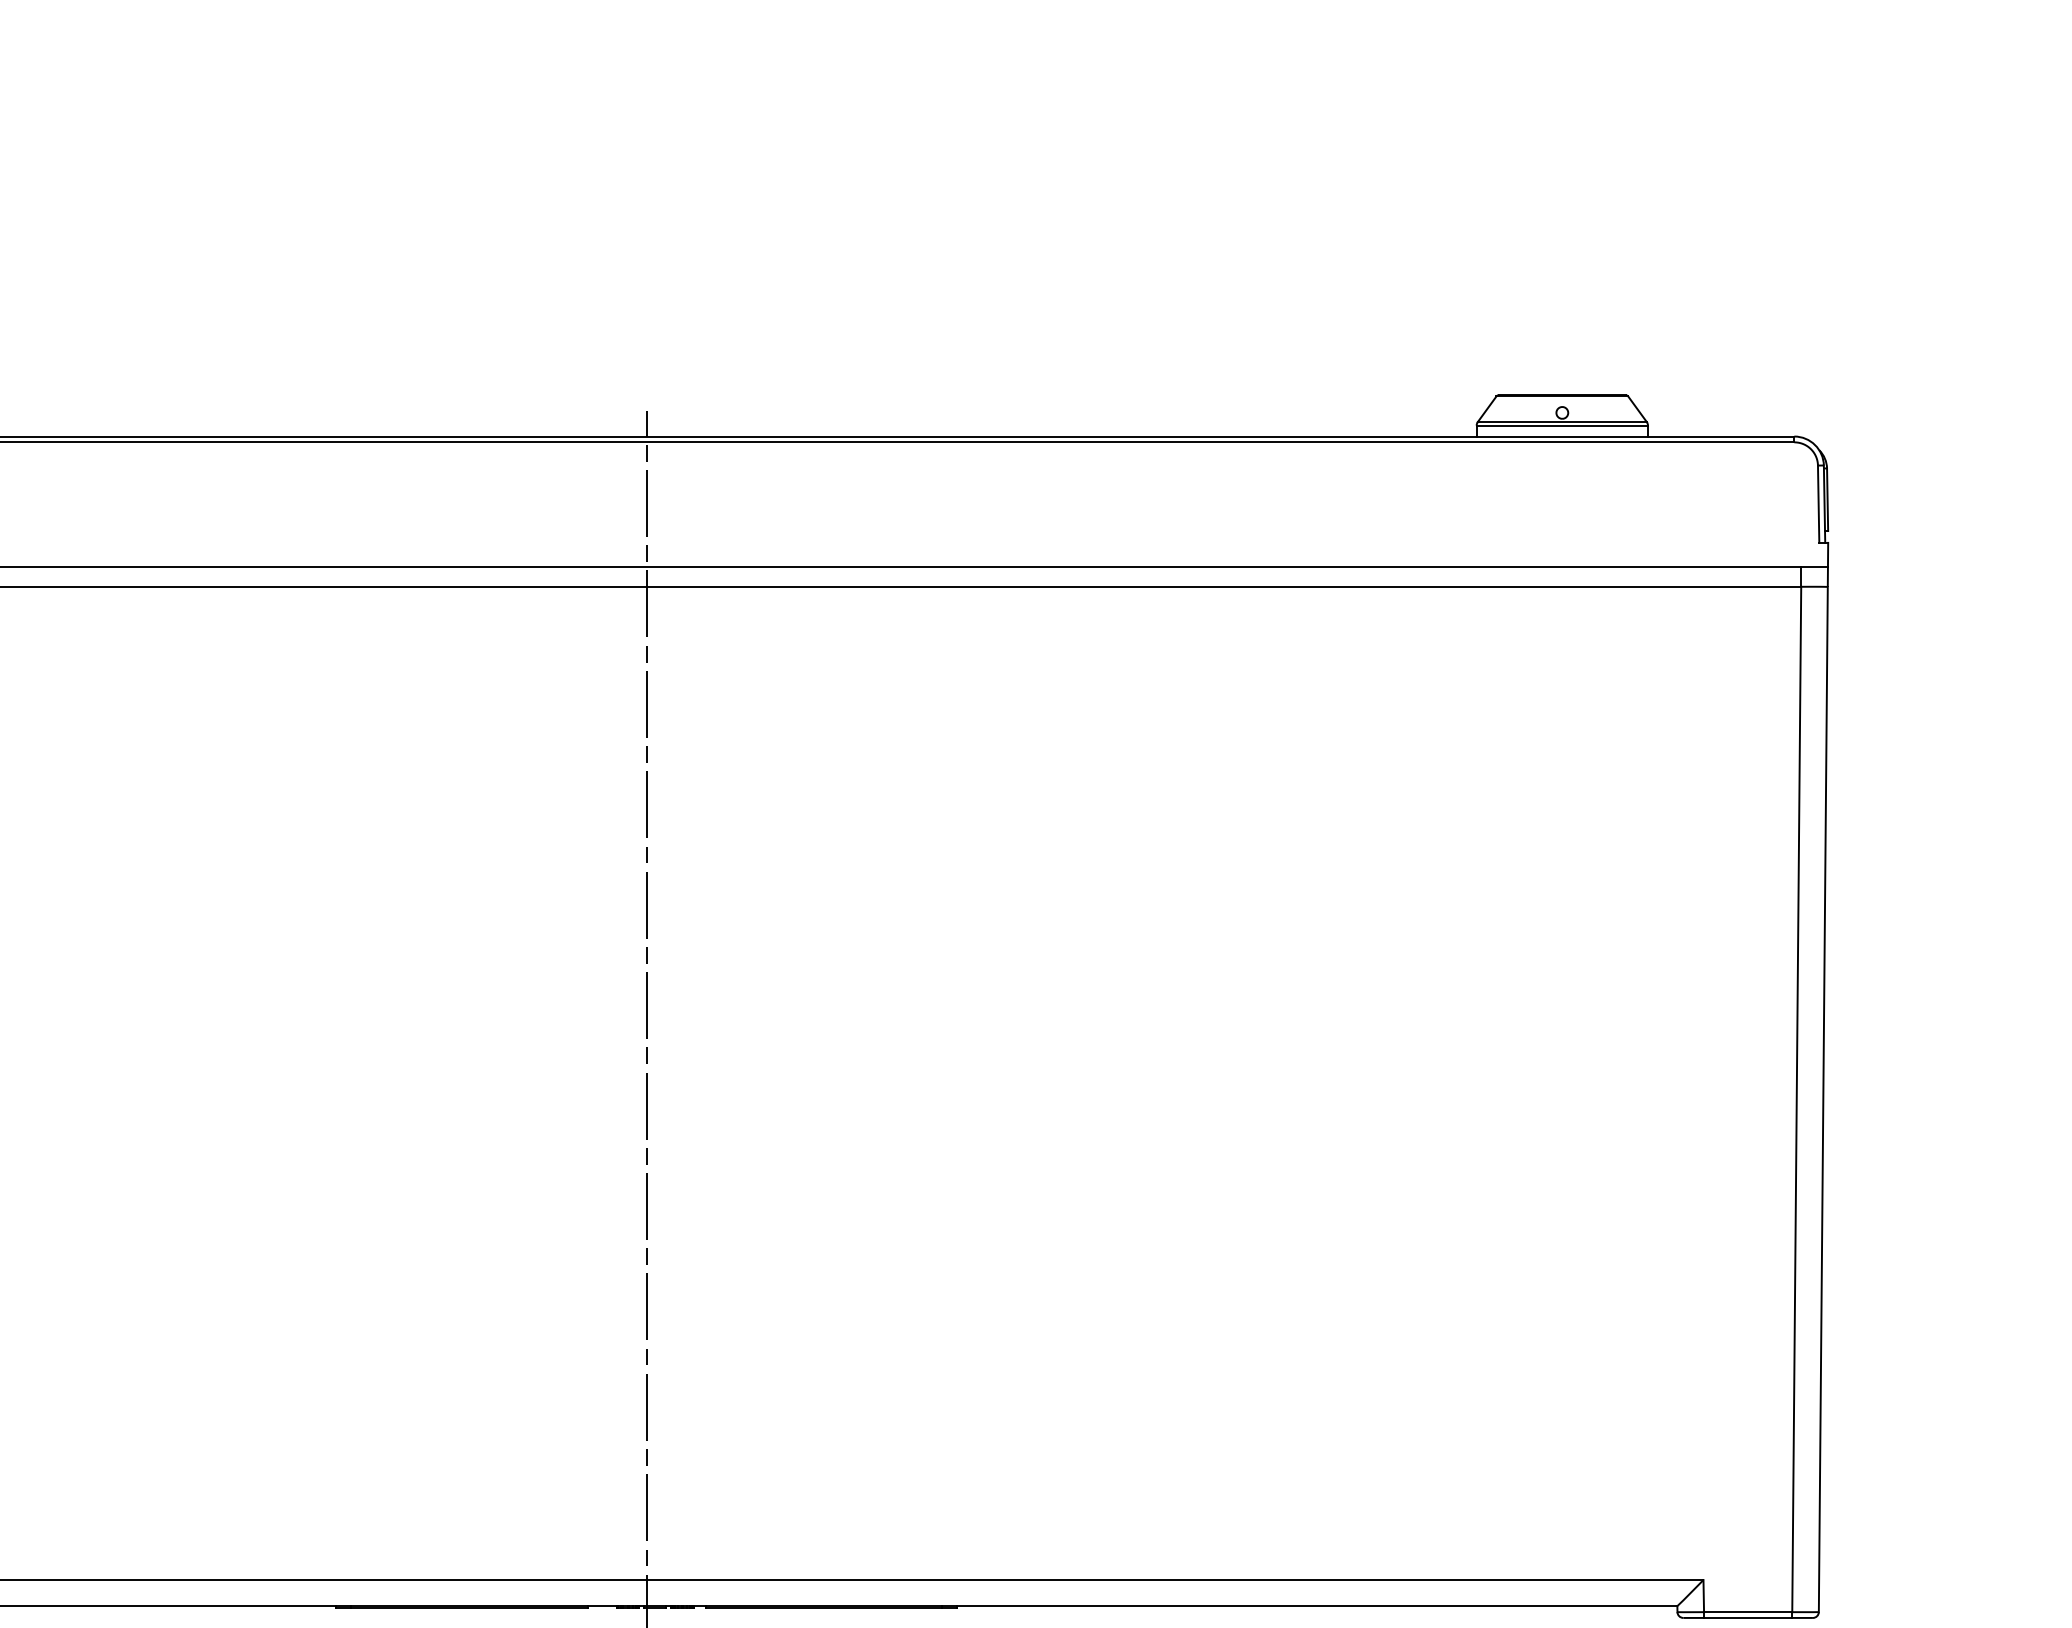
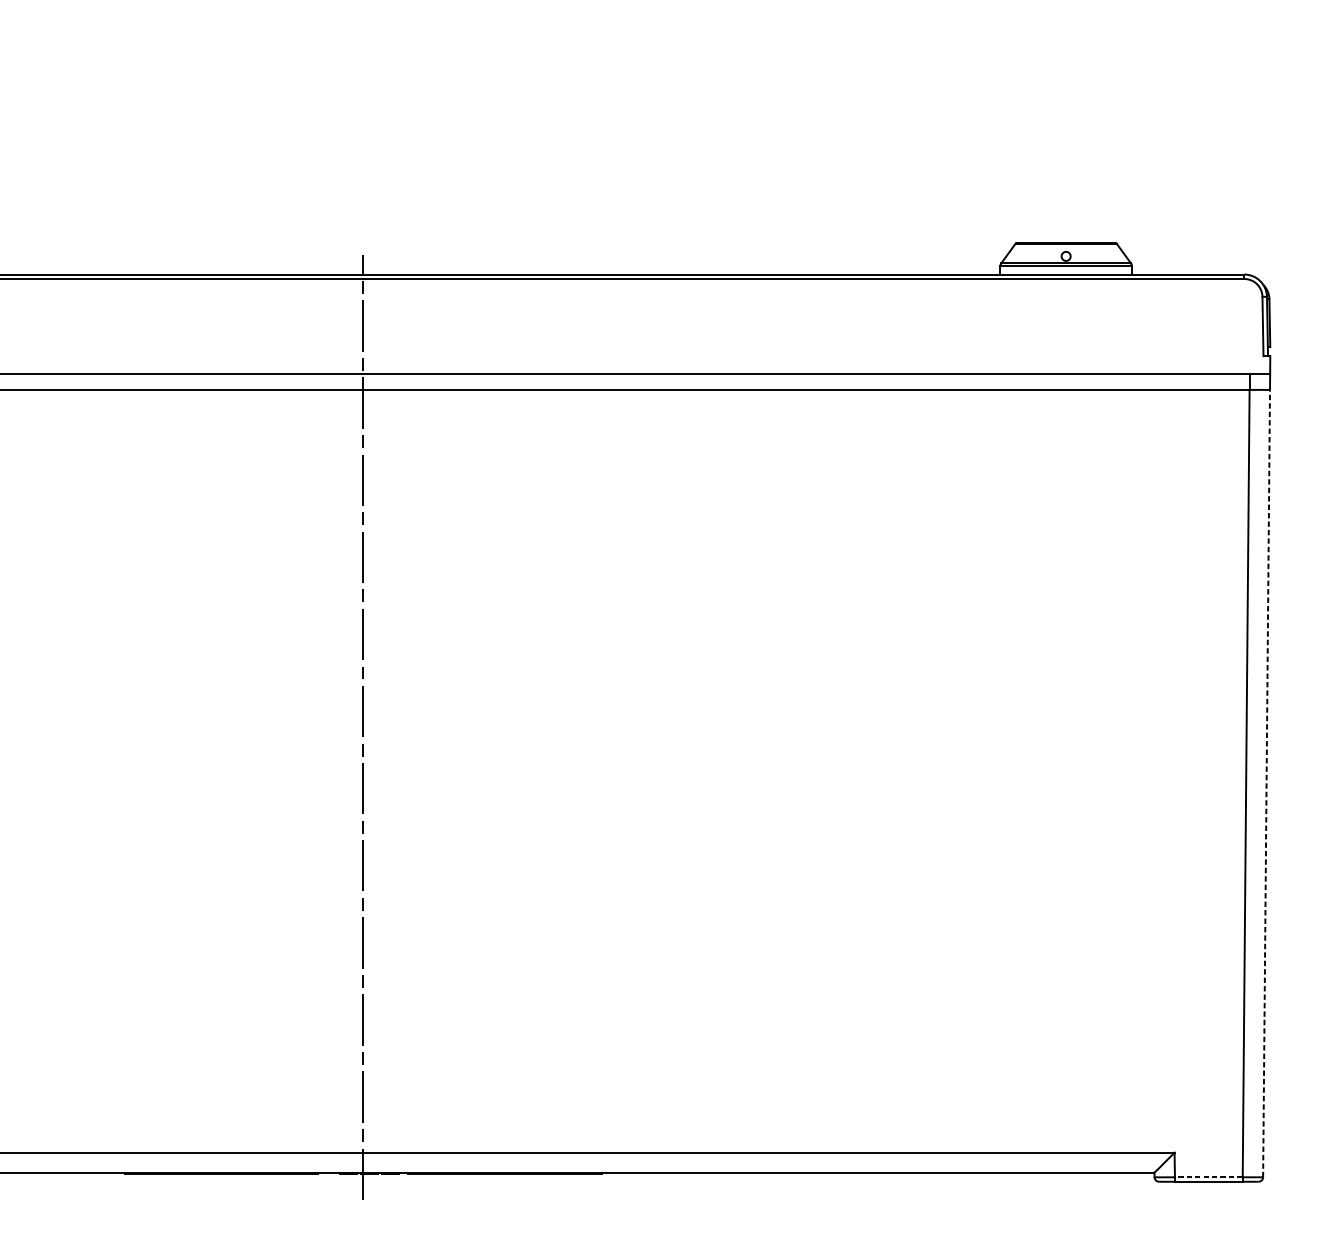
line: (1823, 1099) -> (1266, 783), solid -> dashed
line: (1747, 1612) -> (1208, 1177), solid -> dashed

